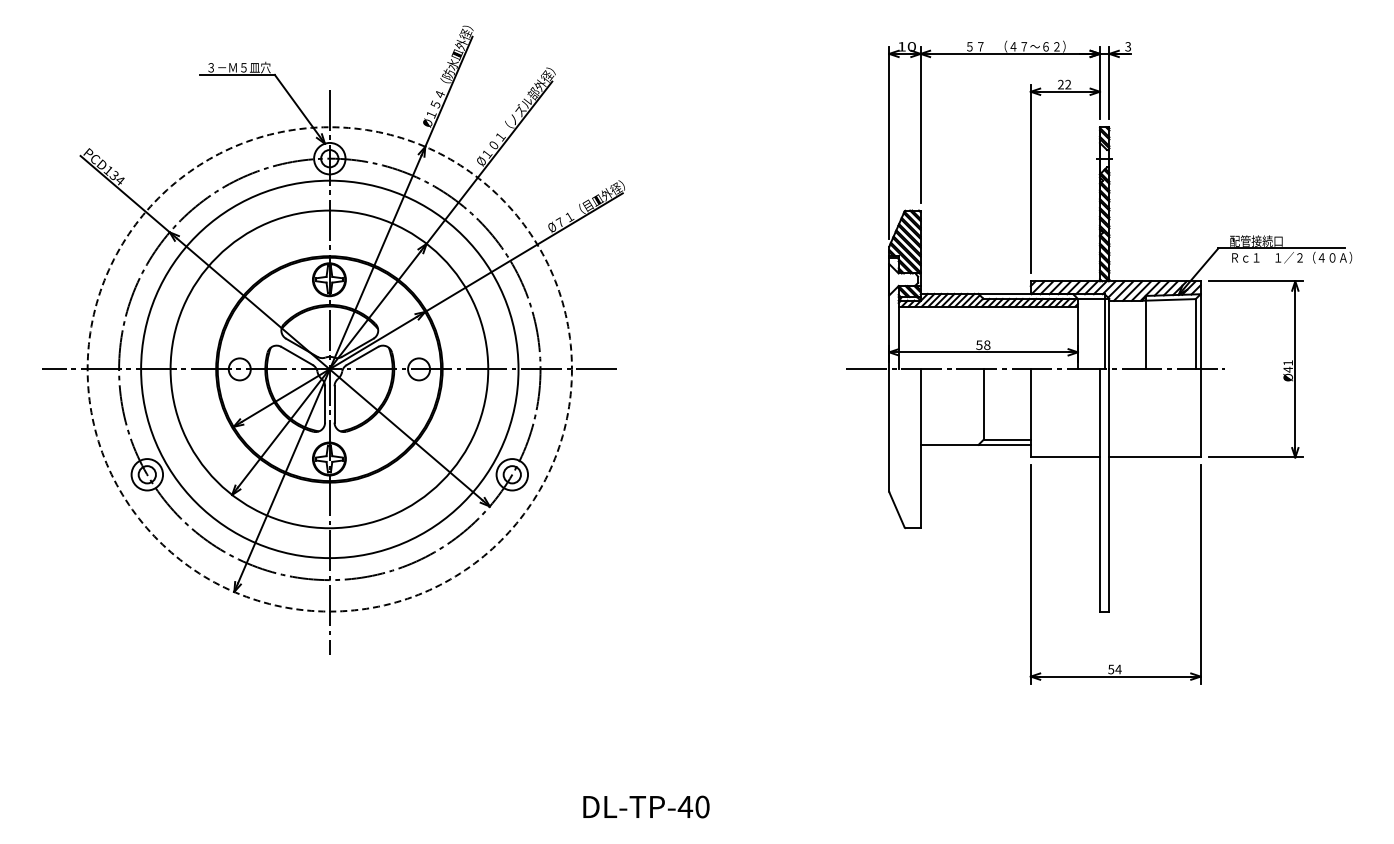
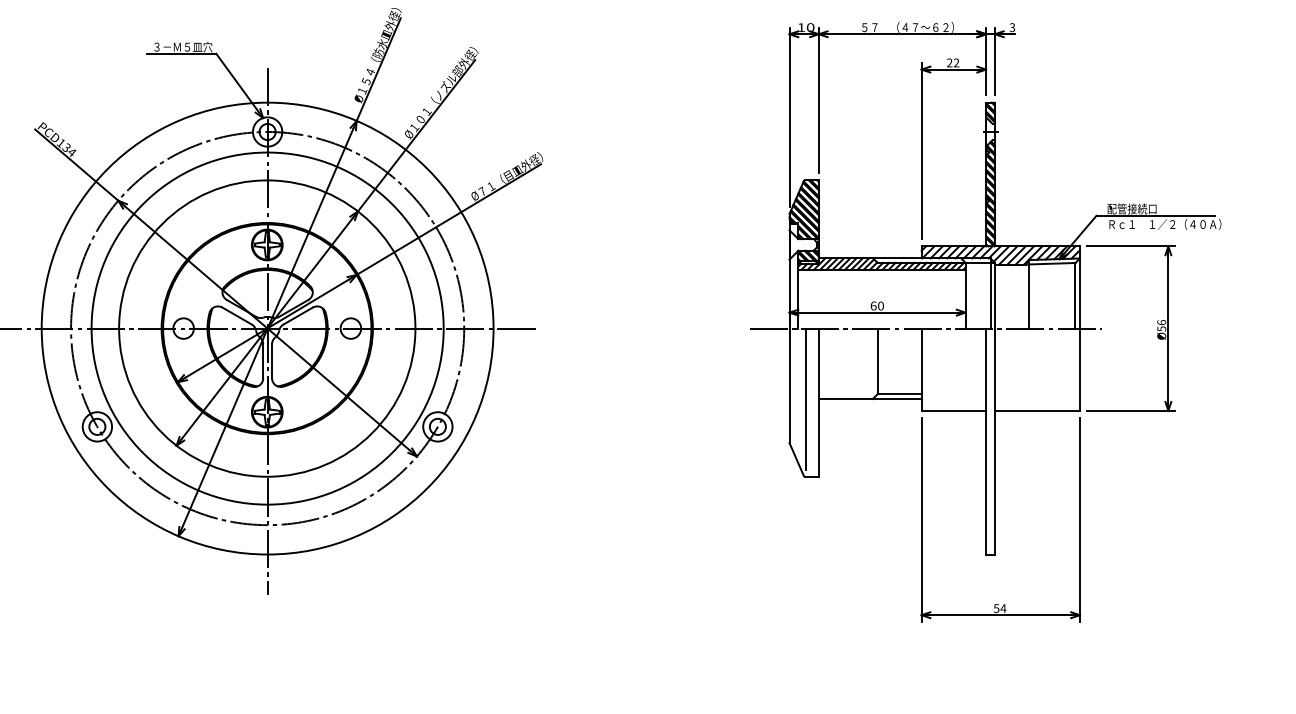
text: (983, 344) -> (877, 305), 58 -> 60
text: (1288, 366) -> (1161, 325), Ø41 -> Ø56
circle: (329, 369) -> (267, 328), dashed -> solid
line: (906, 445) -> (805, 399), added

